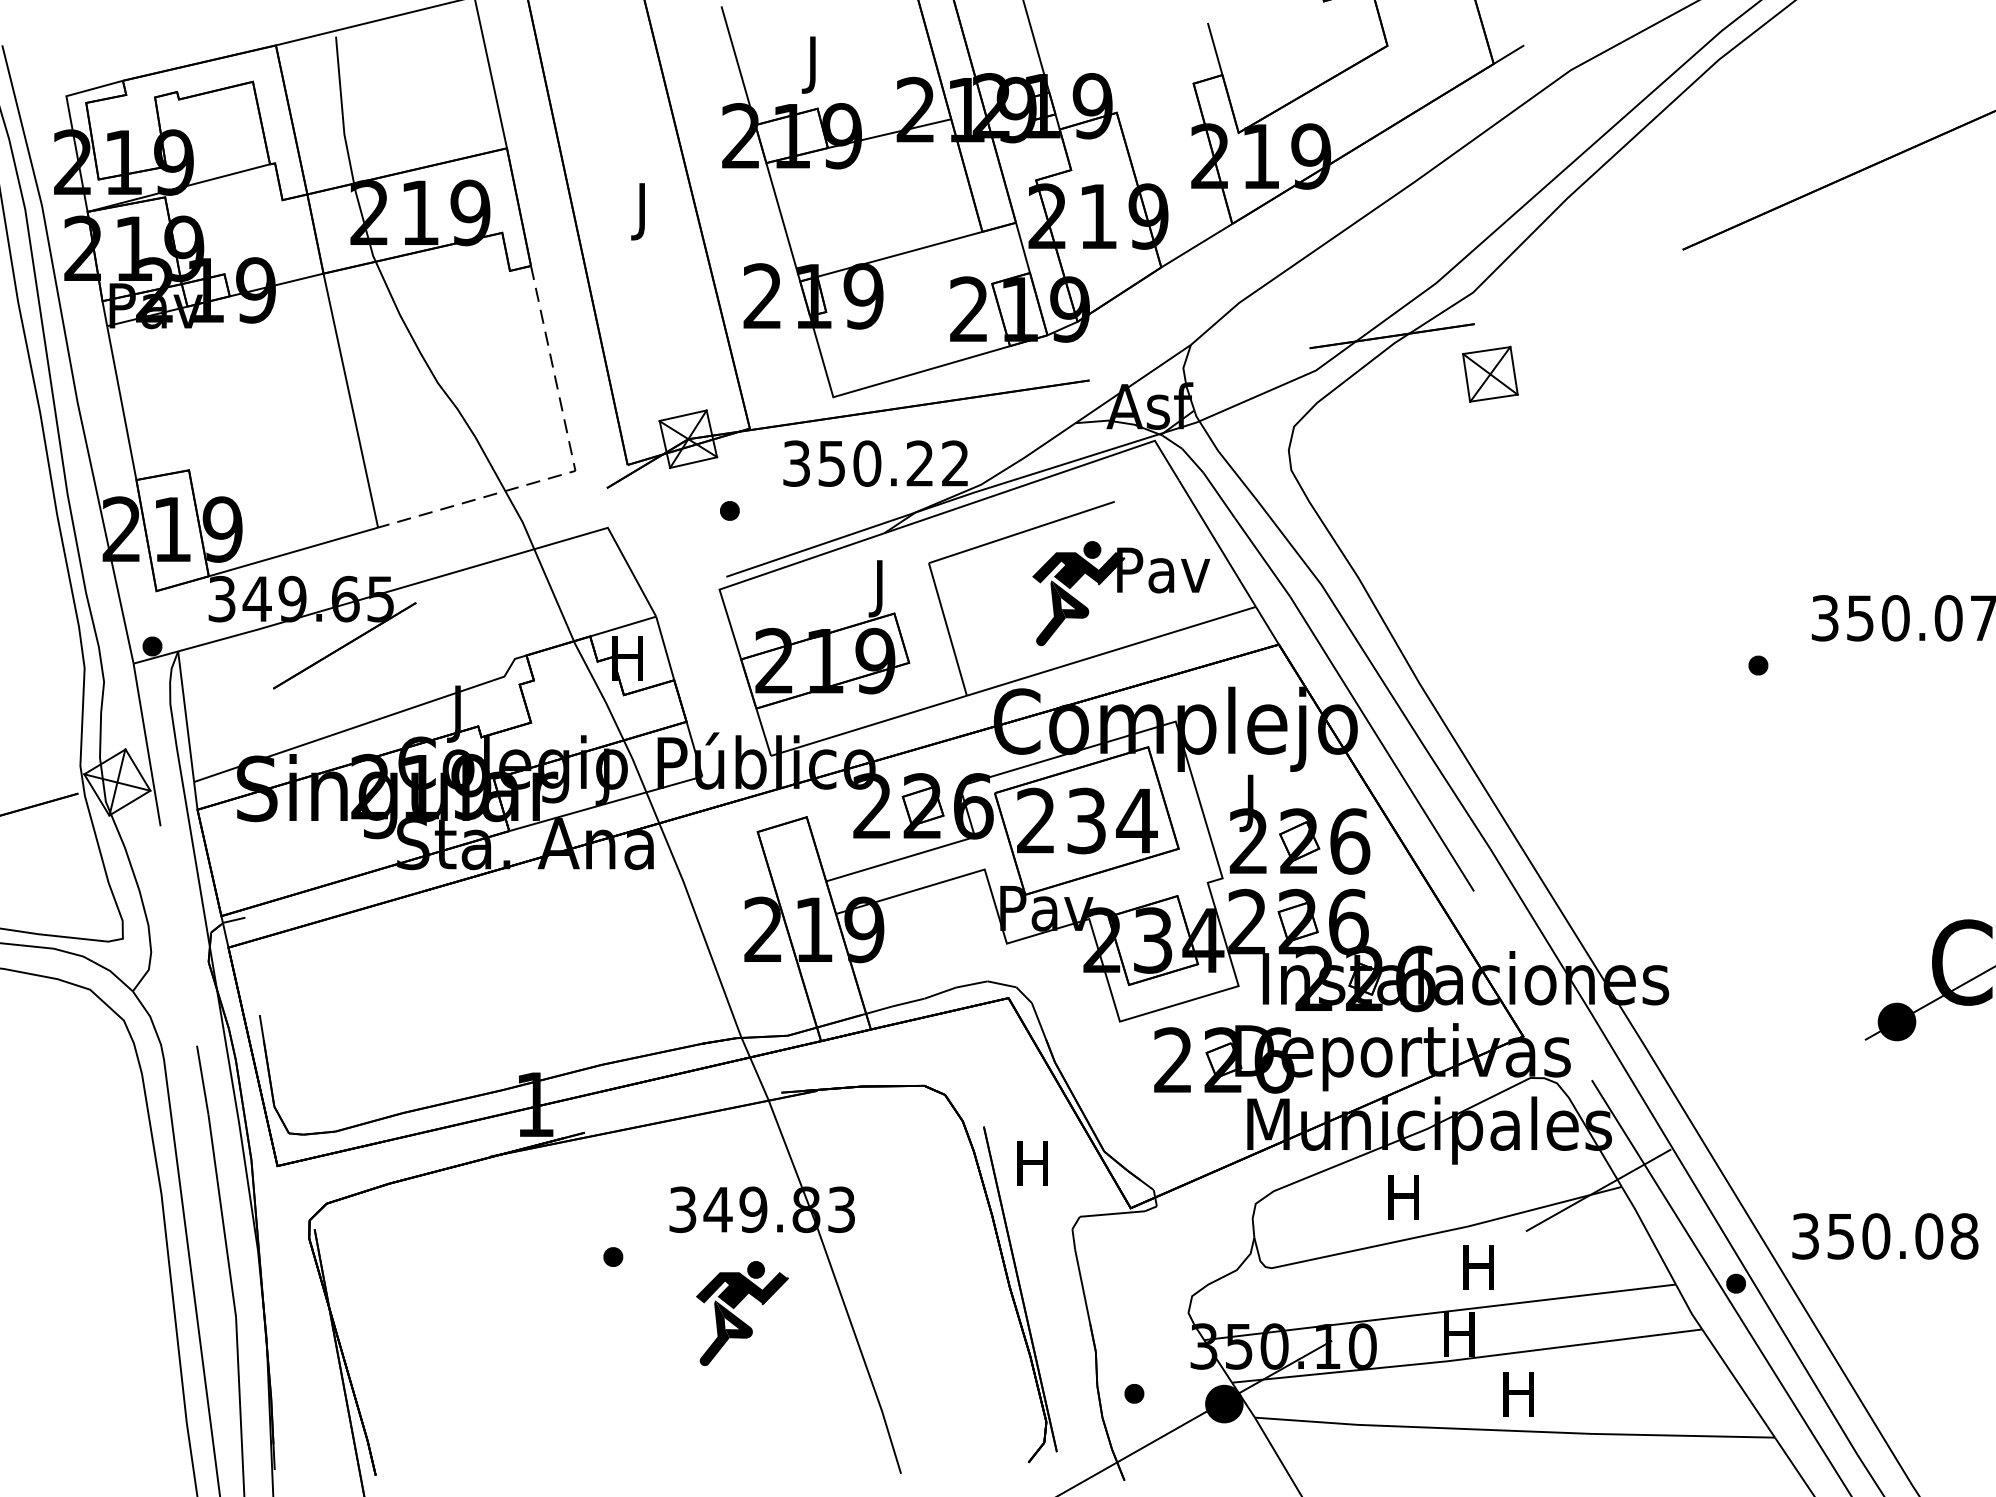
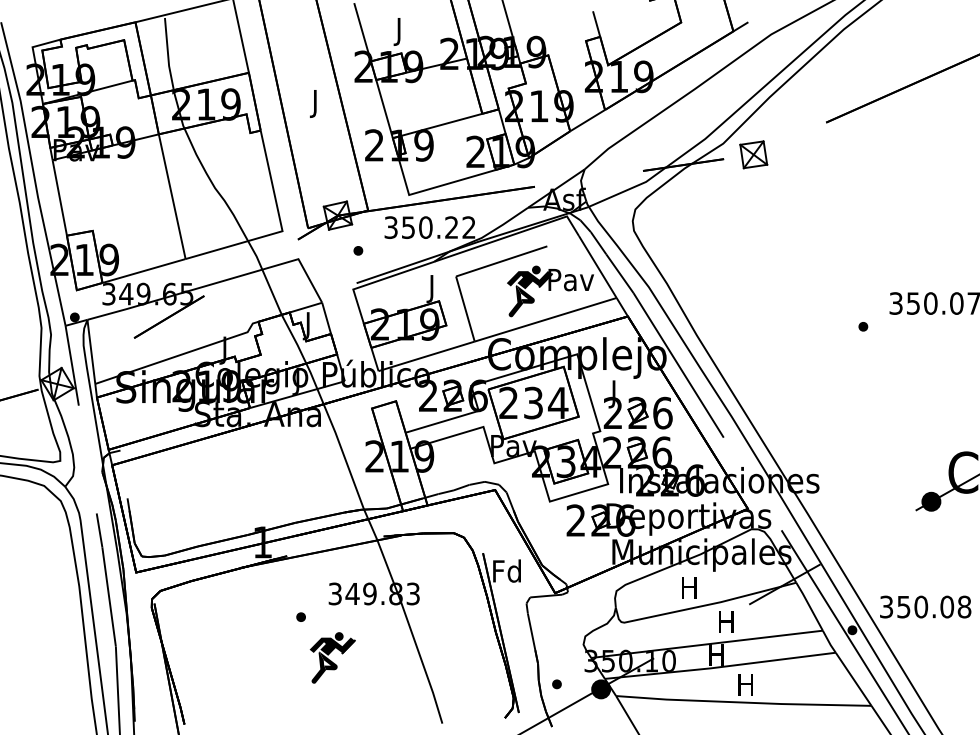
part: (1489, 373) -> (753, 154), moved
line: (575, 471) -> (282, 231), dashed -> solid
text: (628, 664) -> (308, 326), H -> J
text: (1031, 1161) -> (506, 570), H -> Fd
part: (742, 1312) -> (332, 657), moved

